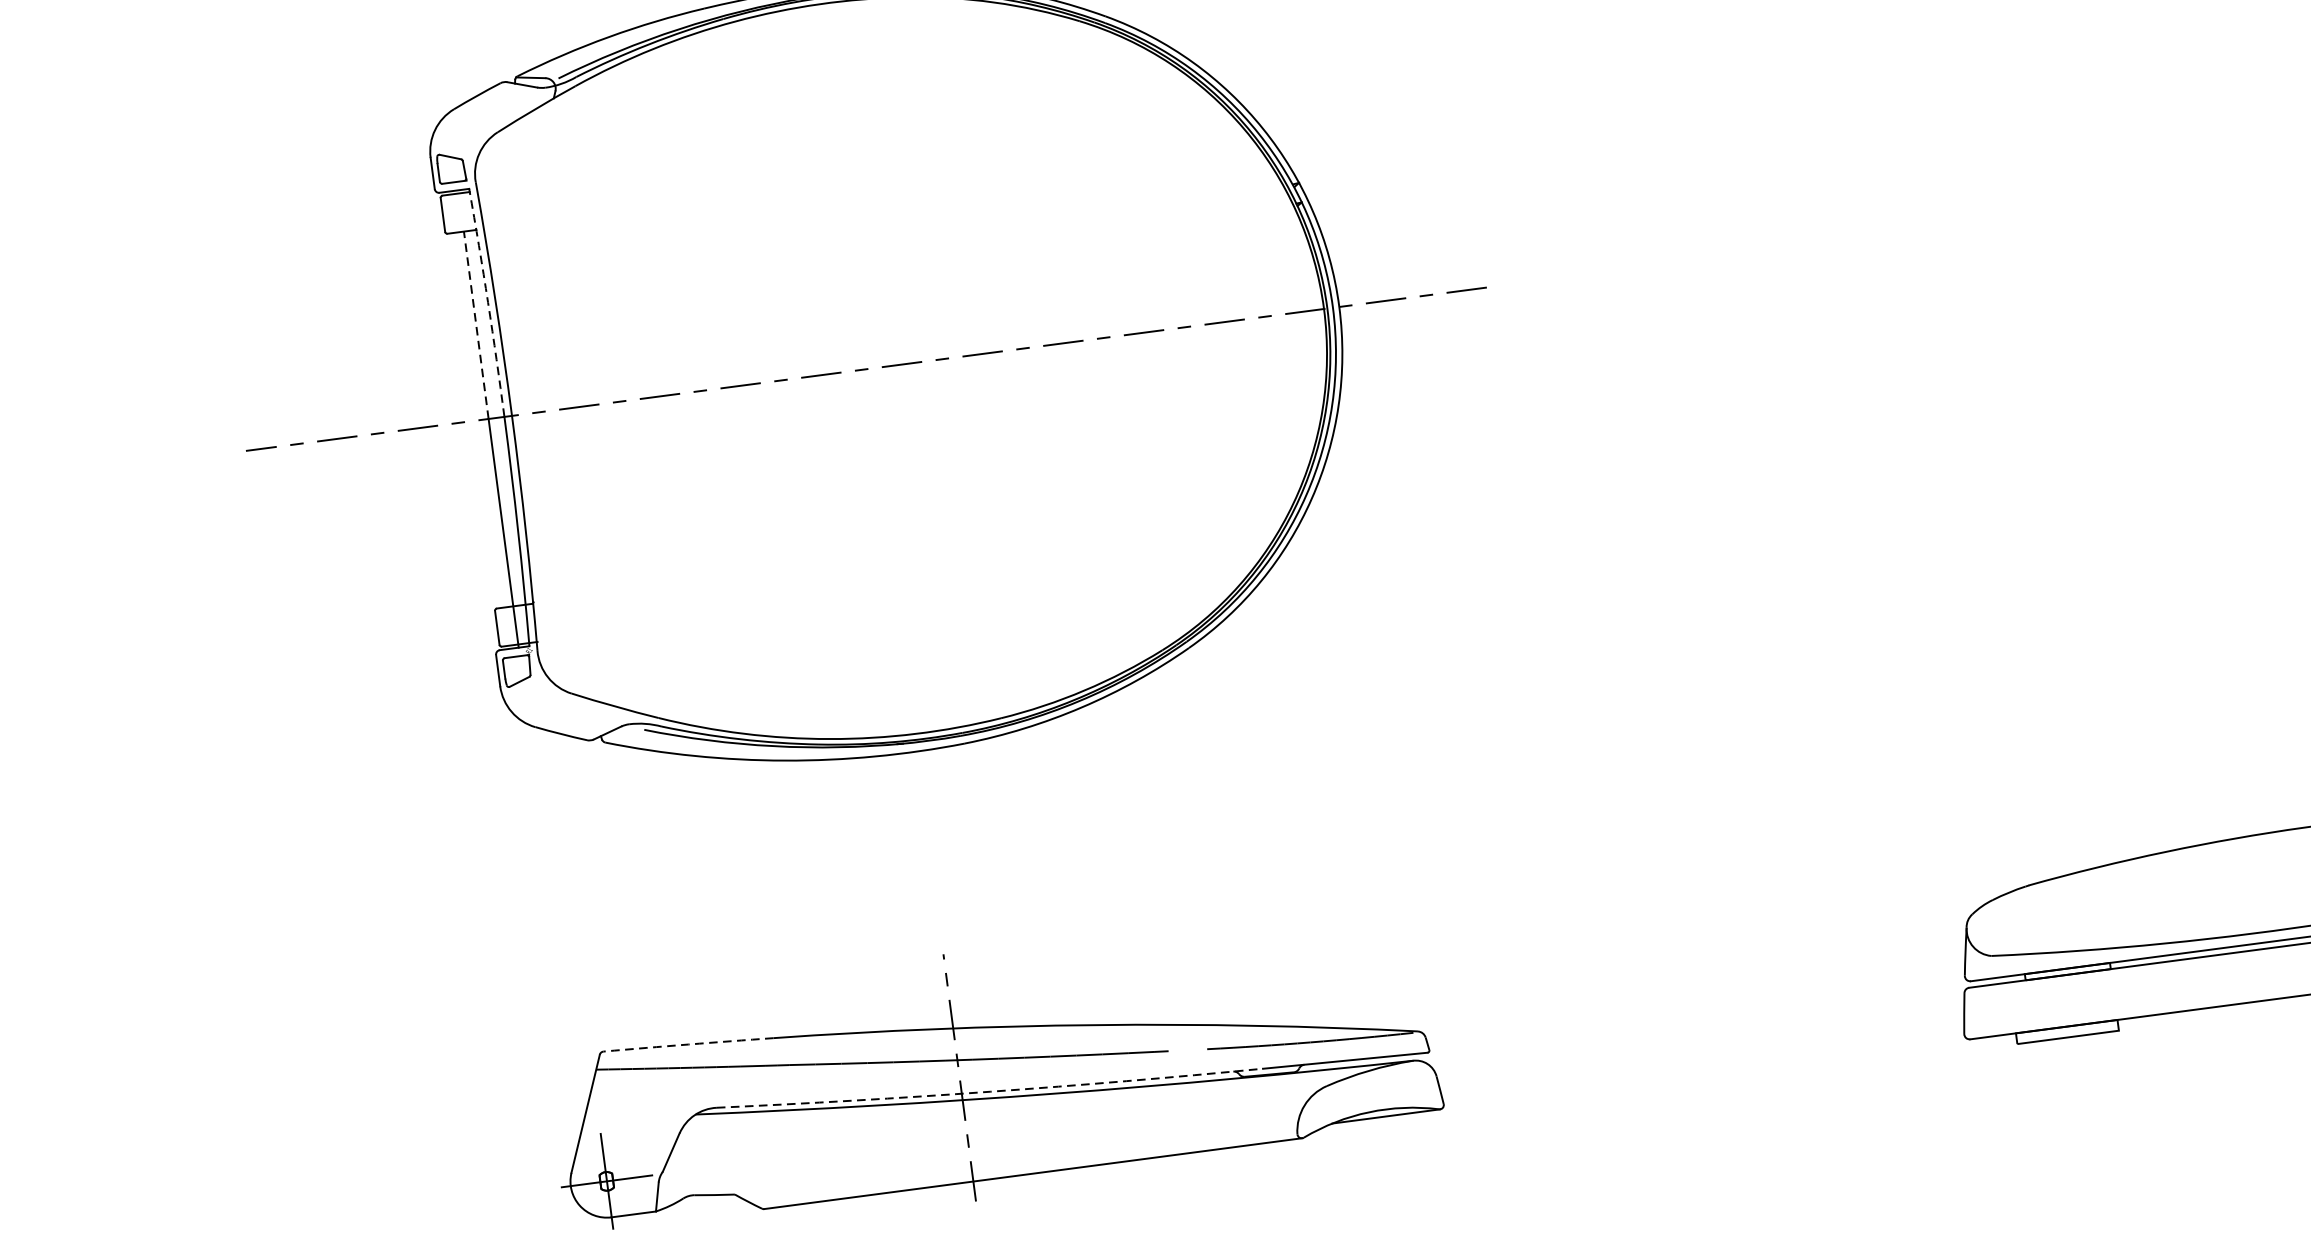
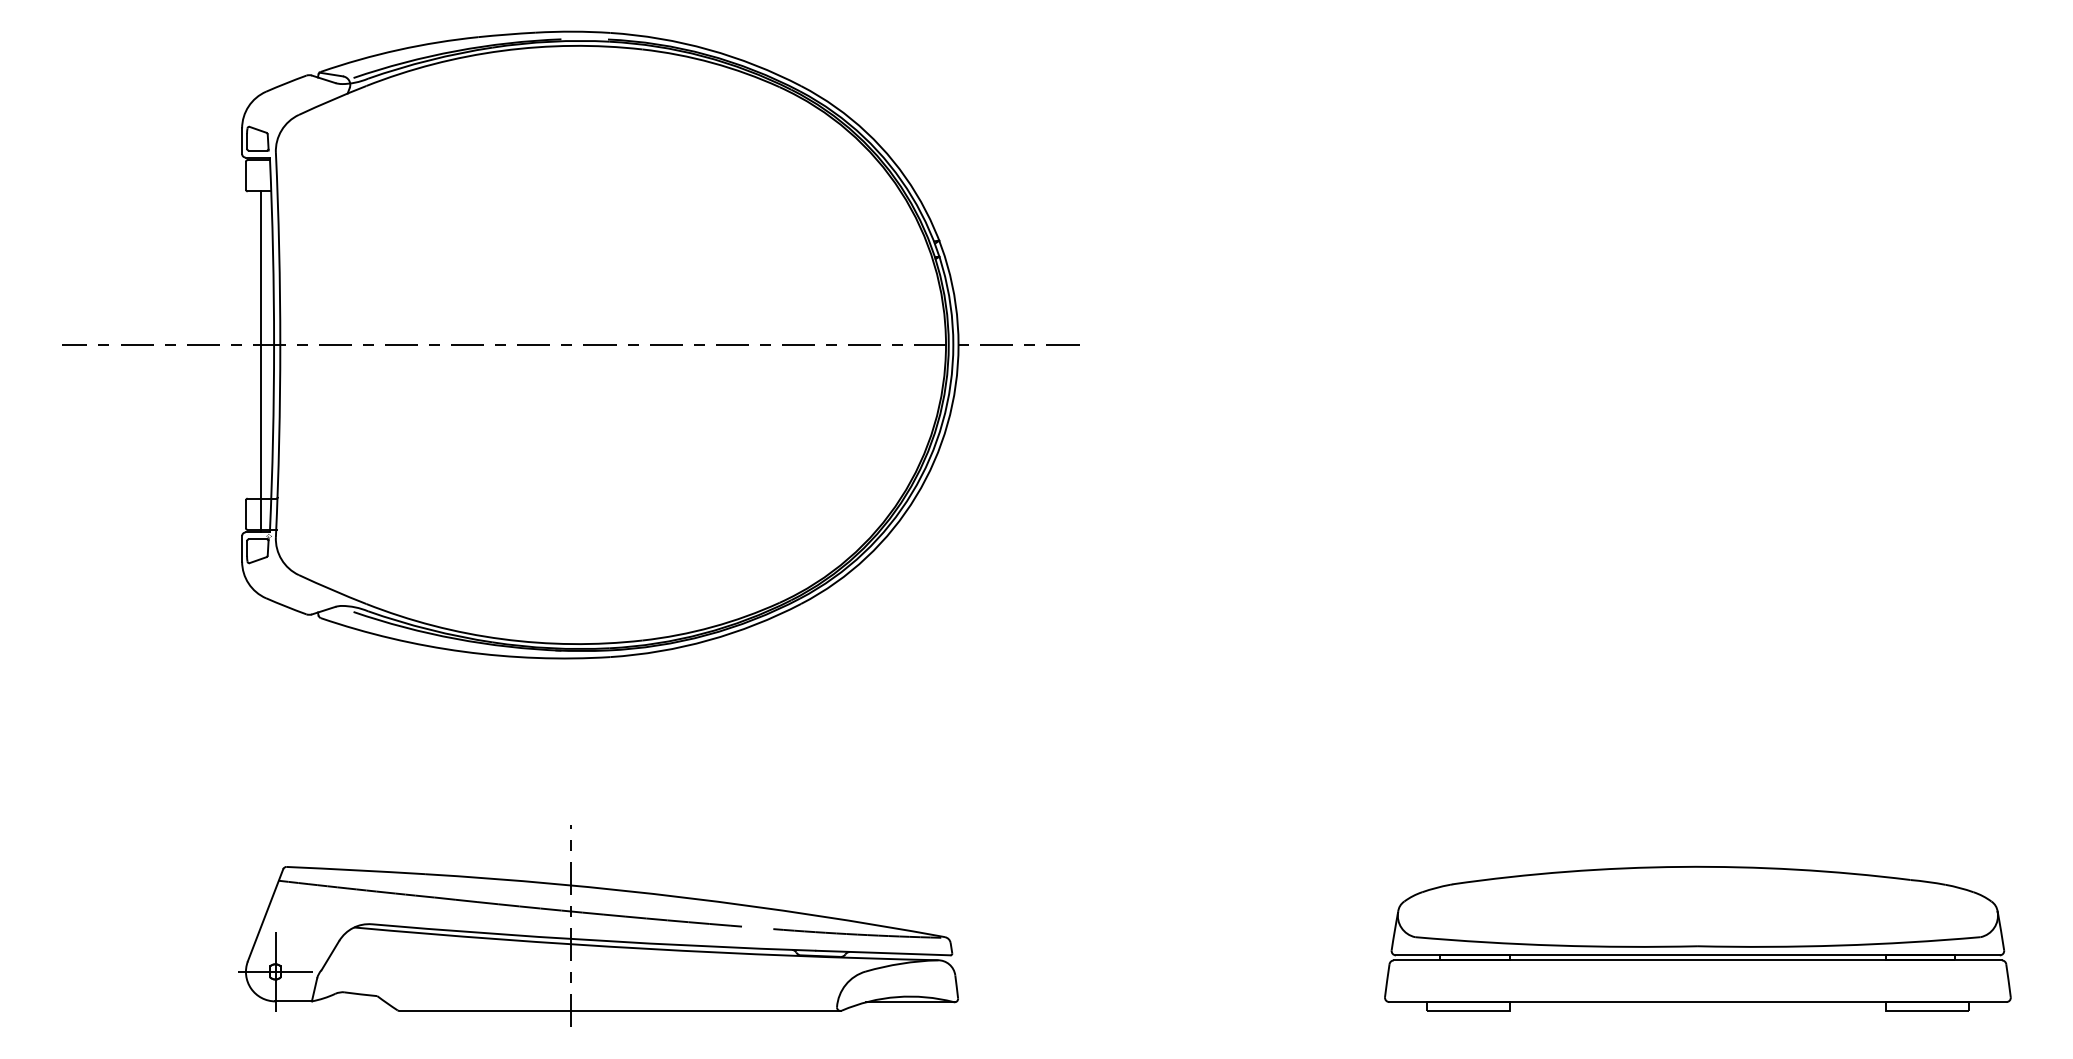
arc: (488, 302) -> (273, 251), dashed -> solid
line: (476, 325) -> (261, 268), dashed -> solid
arc: (688, 1044) -> (355, 870), dashed -> solid
arc: (989, 1091) -> (593, 940), dashed -> solid

